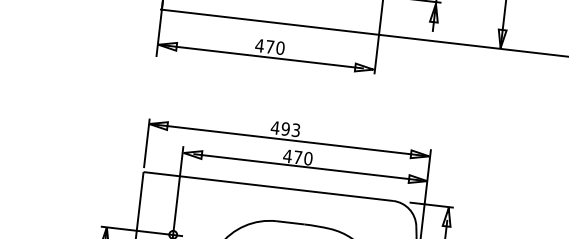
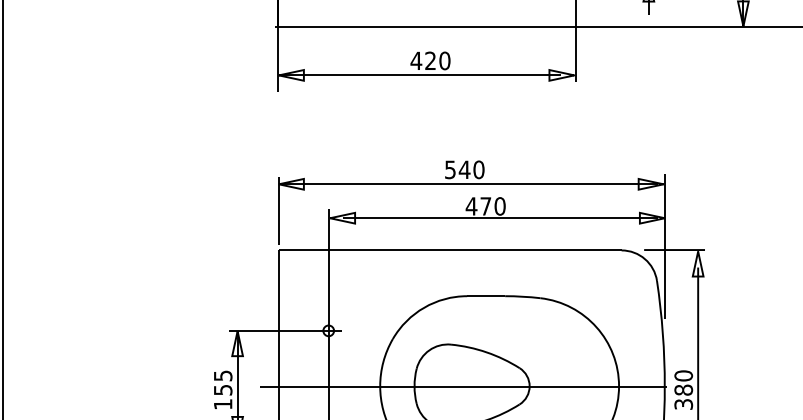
text: (270, 46) -> (430, 60), 470 -> 420
text: (285, 128) -> (464, 169), 493 -> 540

